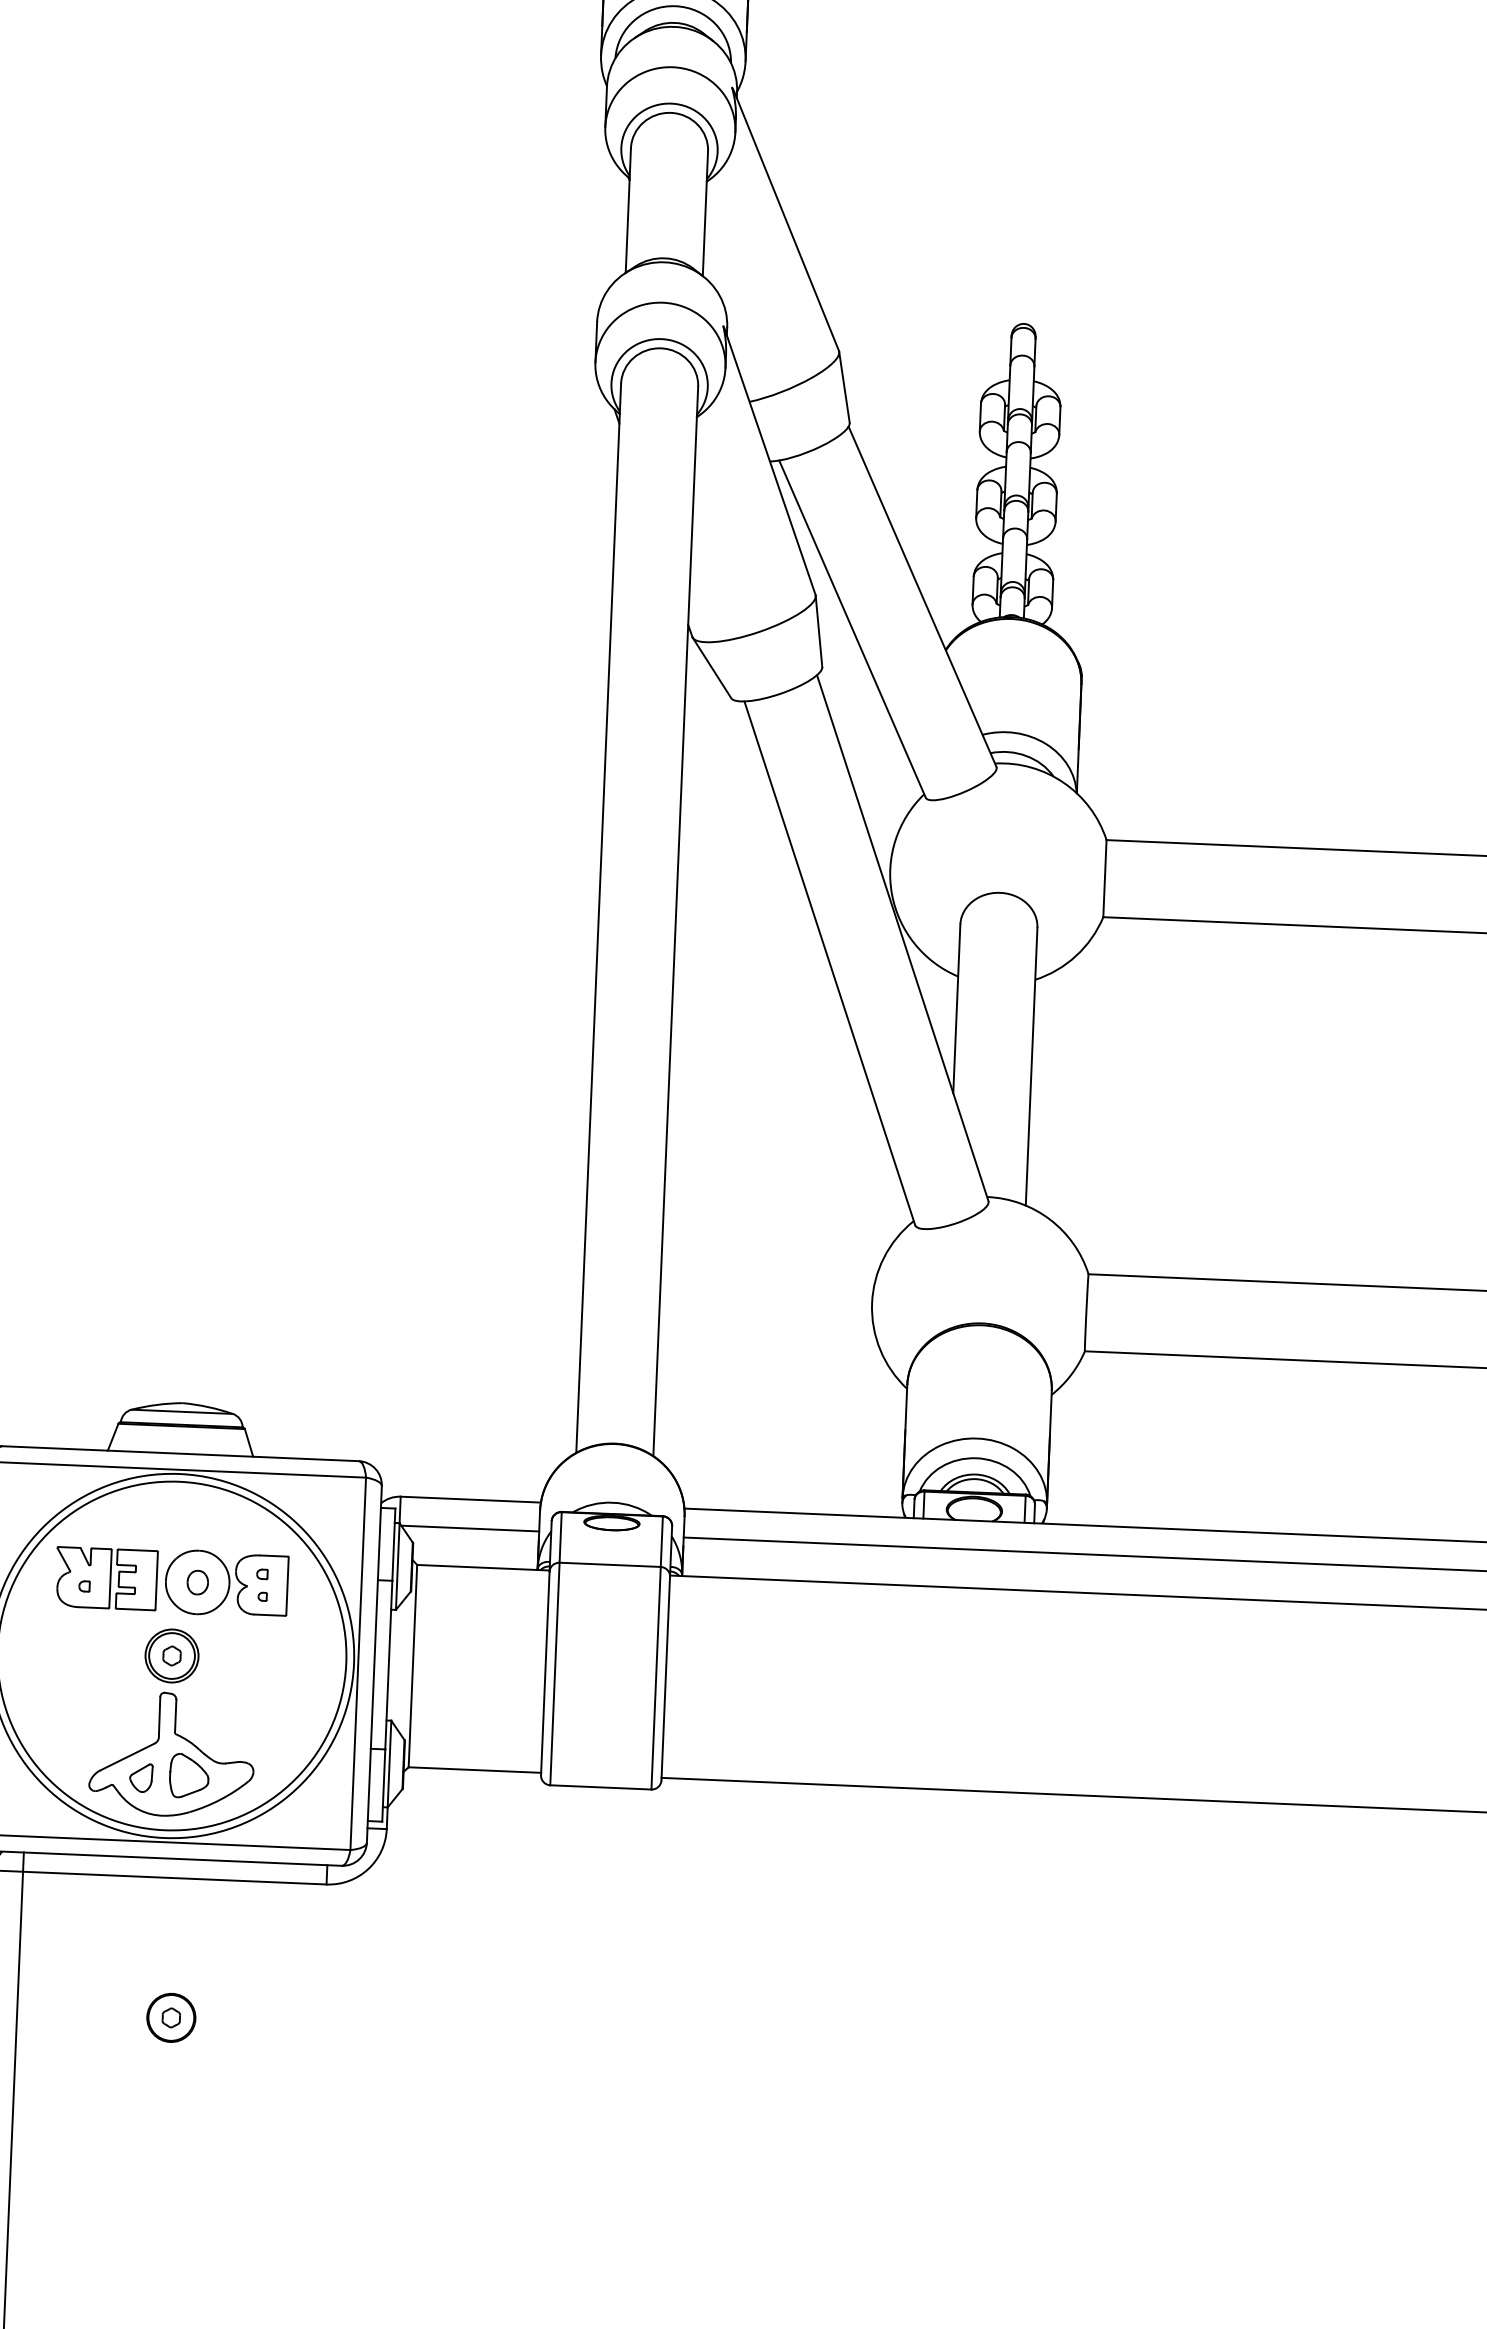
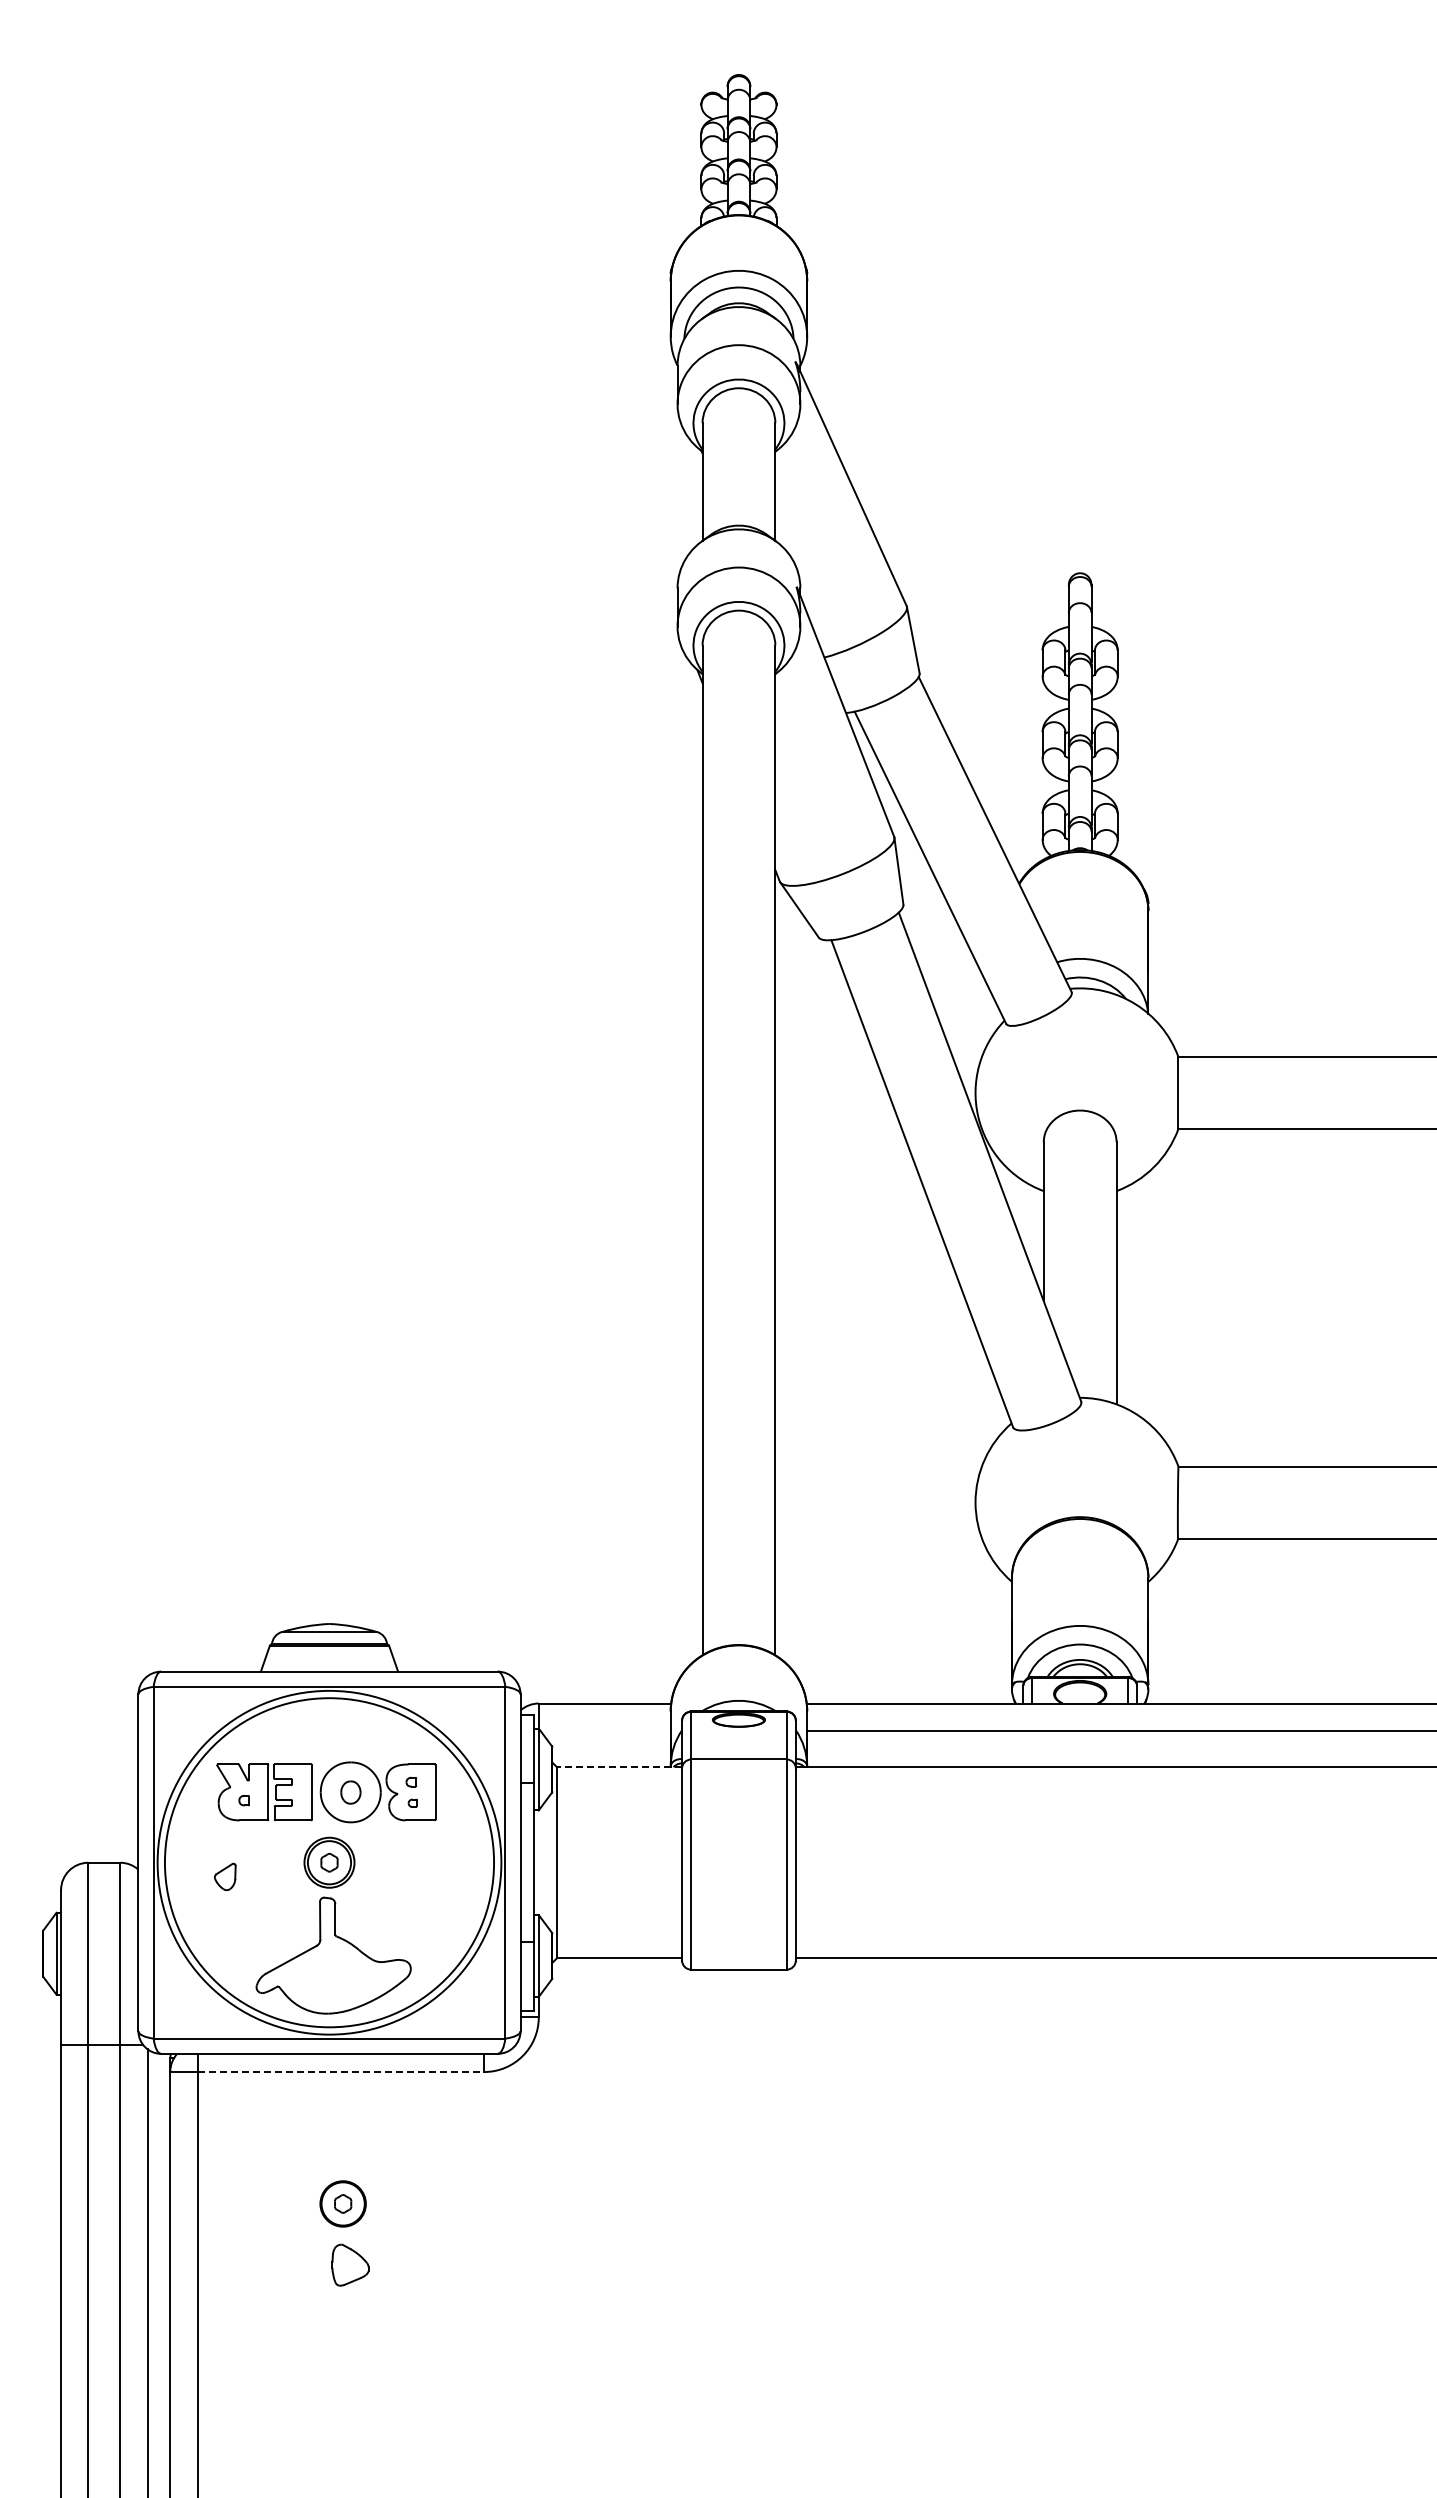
line: (470, 1528) -> (605, 1730), removed
line: (483, 1568) -> (619, 1767), solid -> dashed
part: (189, 1775) -> (350, 2264), moved
part: (141, 1777) -> (225, 1876), moved
line: (175, 1878) -> (341, 2072), solid -> dashed

